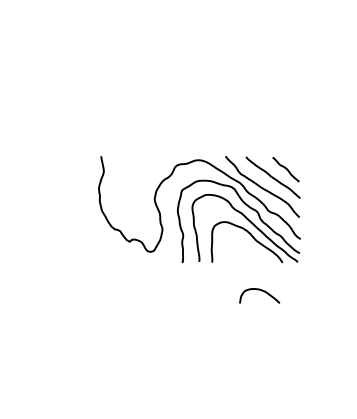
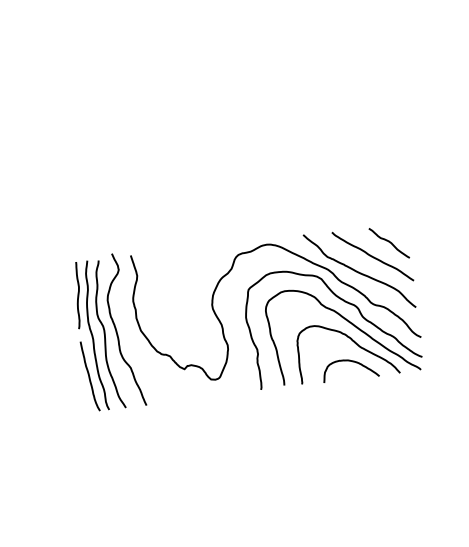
part: (78, 208) -> (108, 331), added
curve: (261, 291) -> (352, 362), moved

